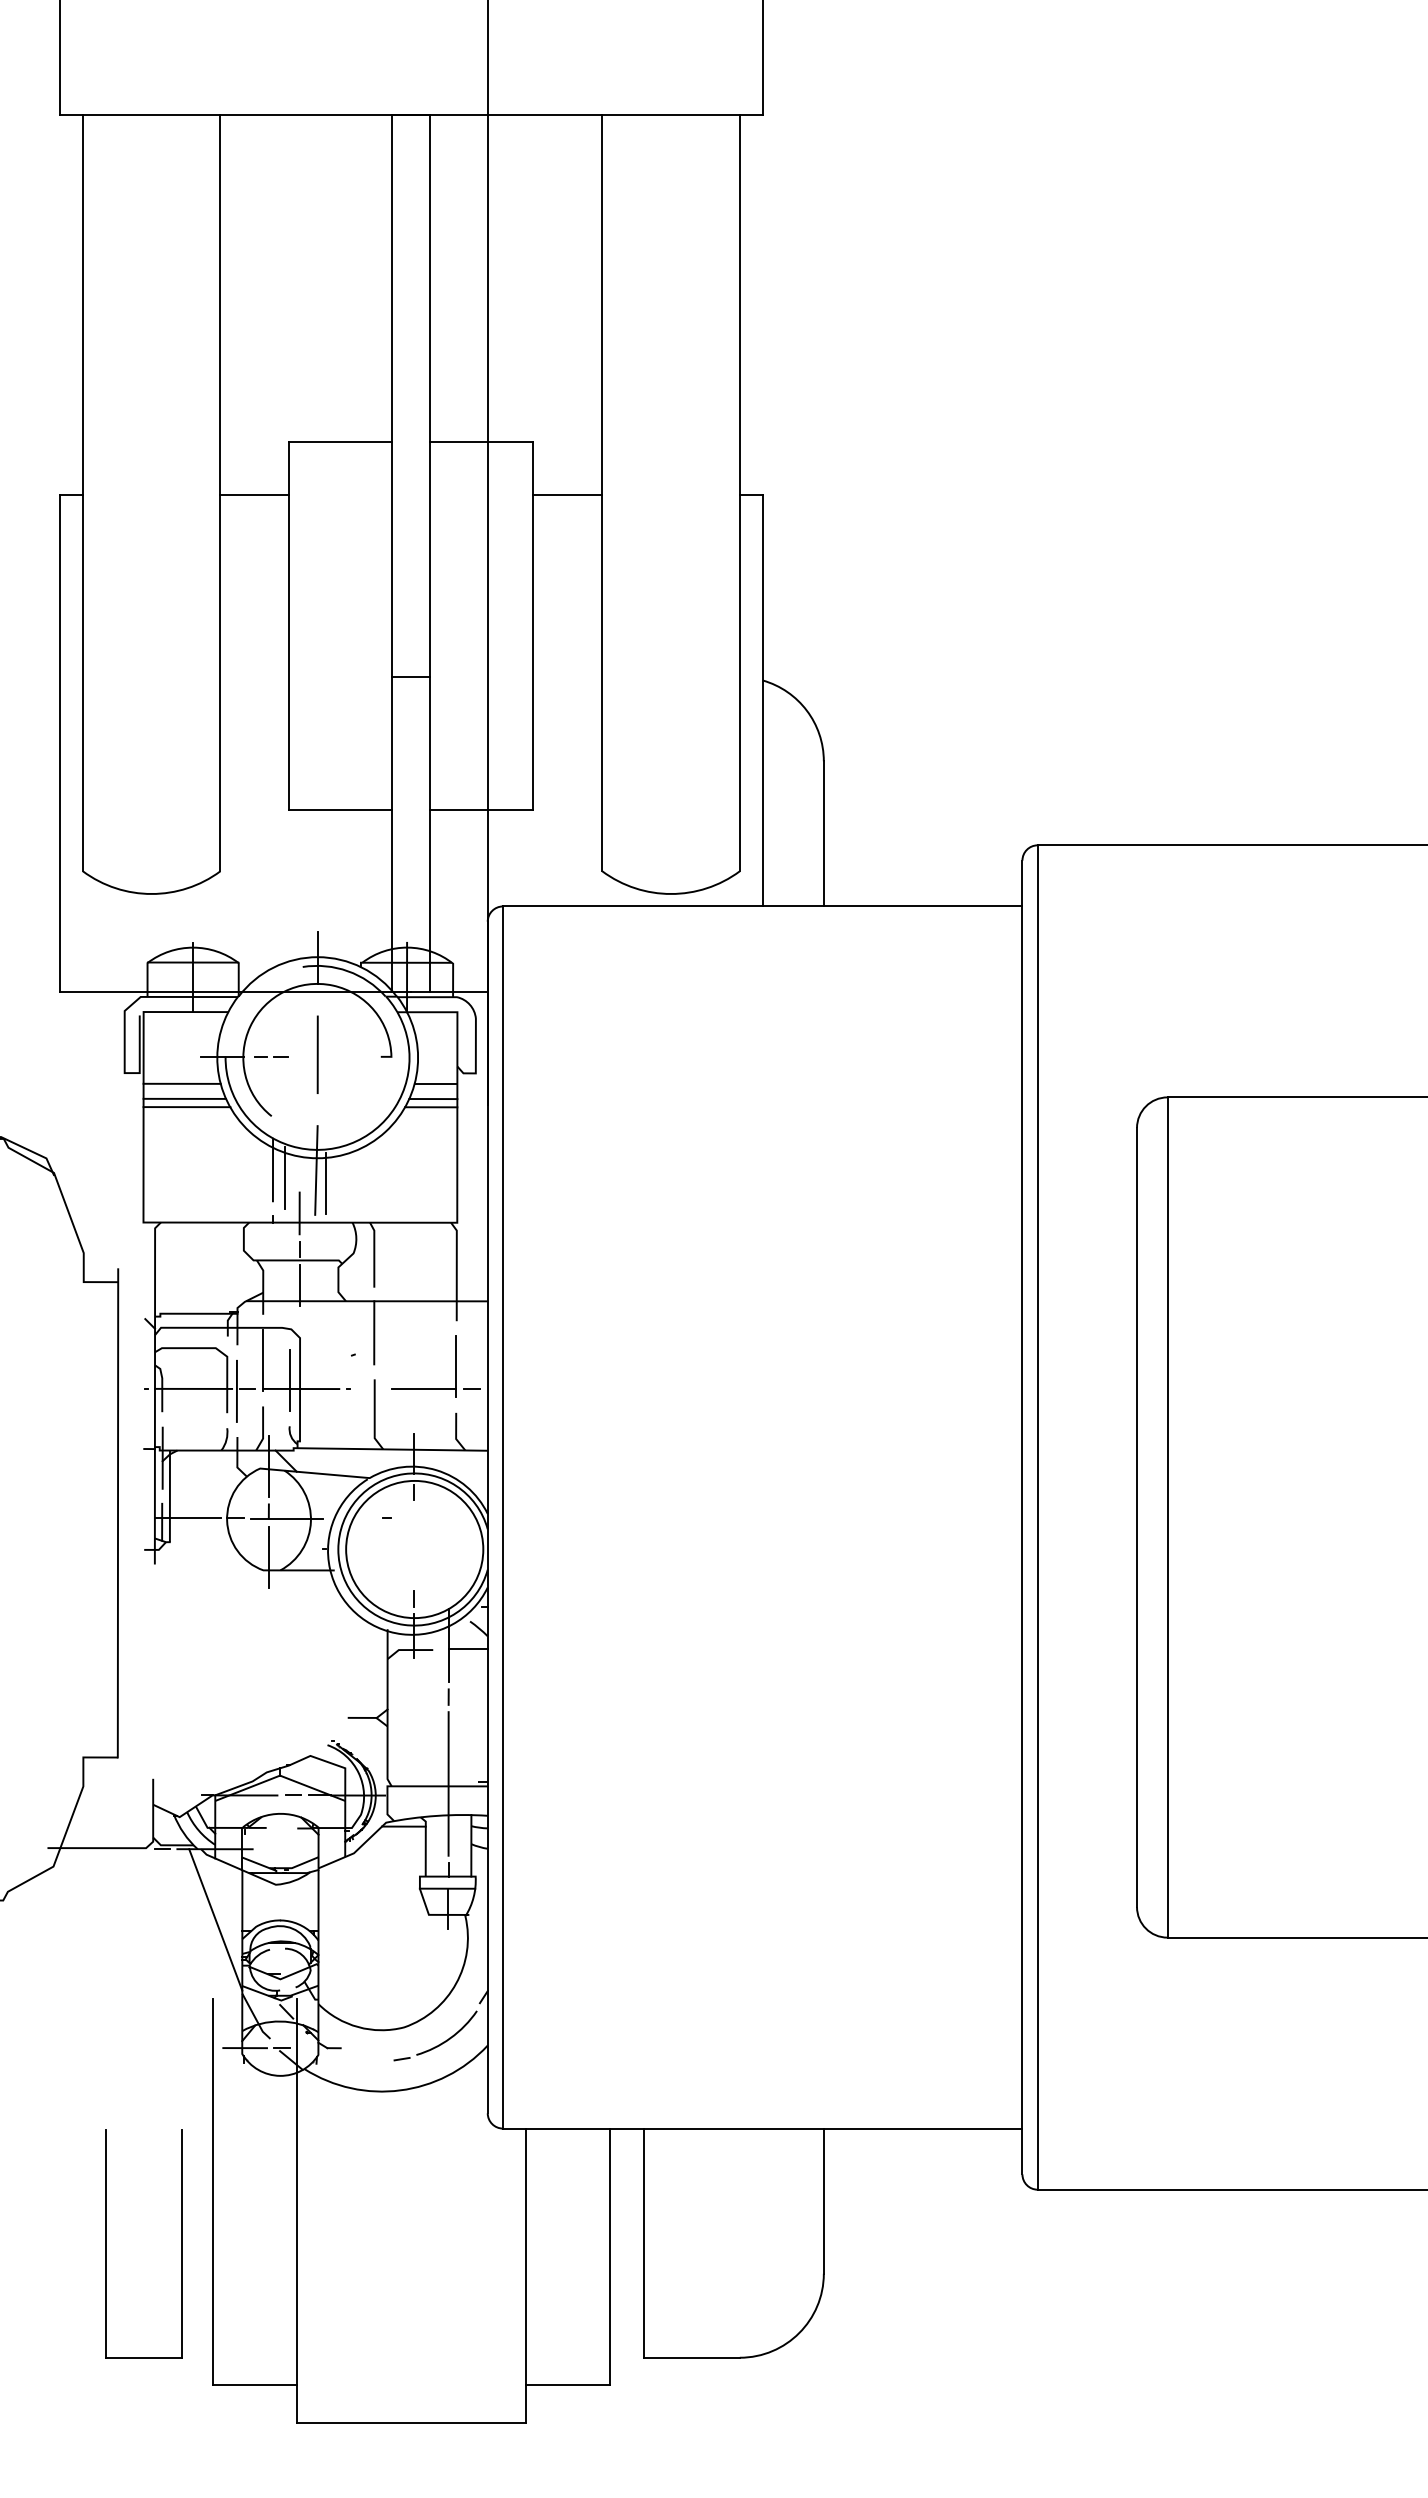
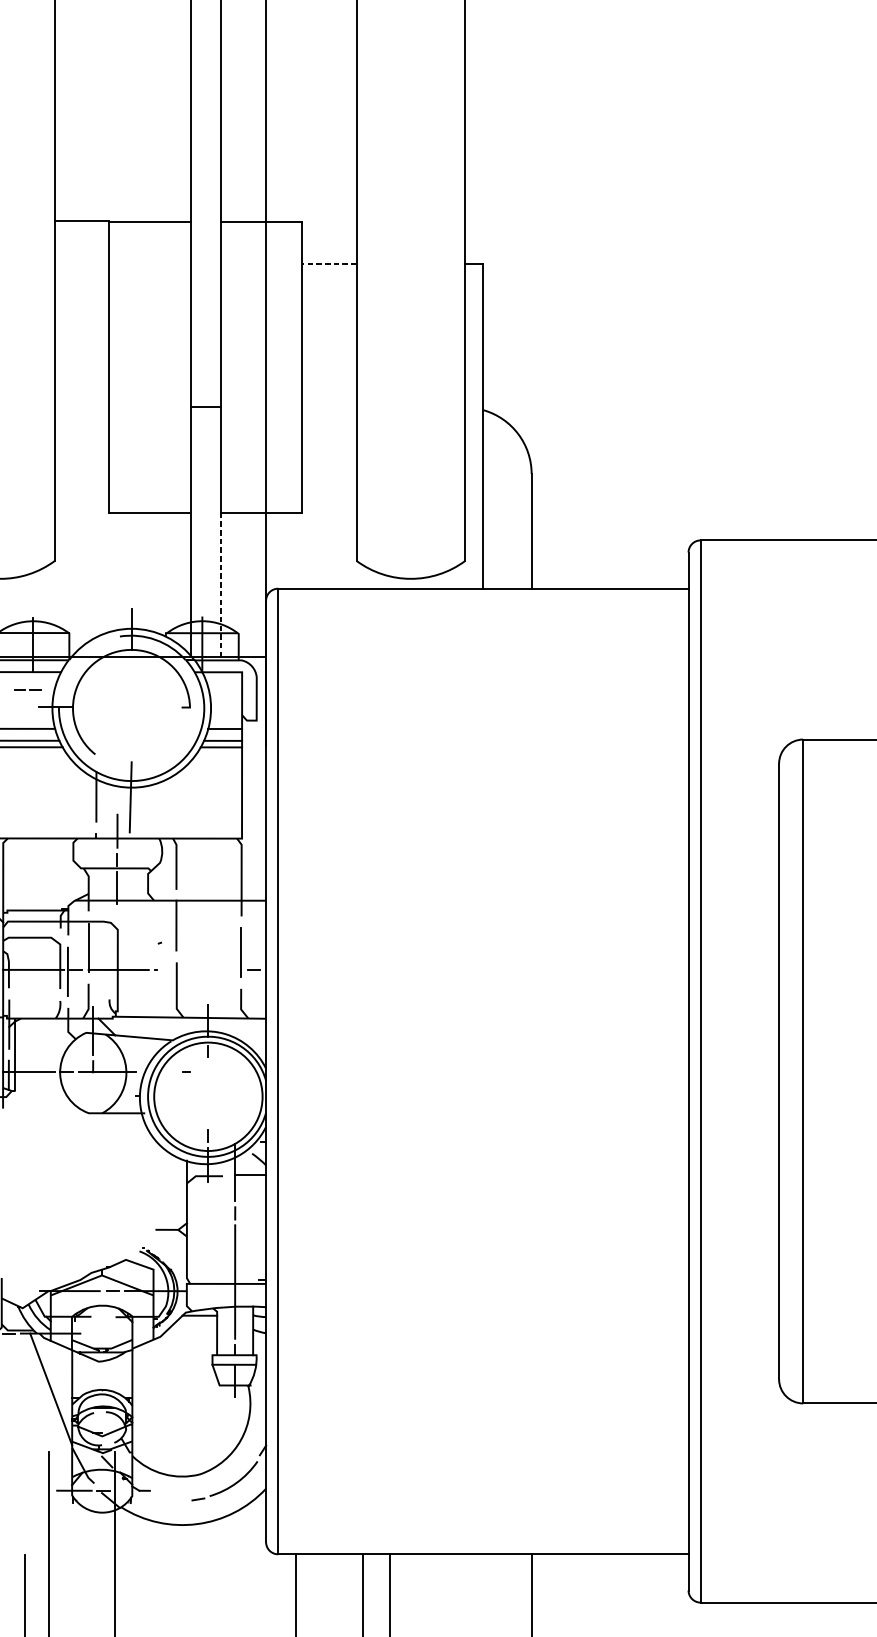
line: (254, 495) -> (81, 221), moved
line: (567, 495) -> (329, 264), solid -> dashed
line: (430, 901) -> (220, 584), solid -> dashed
line: (317, 1054) -> (131, 705), removed
line: (273, 1056) -> (29, 689), moved
line: (284, 1177) -> (105, 802), removed
line: (326, 1183) -> (138, 807), removed
line: (289, 1379) -> (109, 962), removed
line: (424, 1389) -> (216, 970), removed
line: (268, 1557) -> (92, 1103), removed

